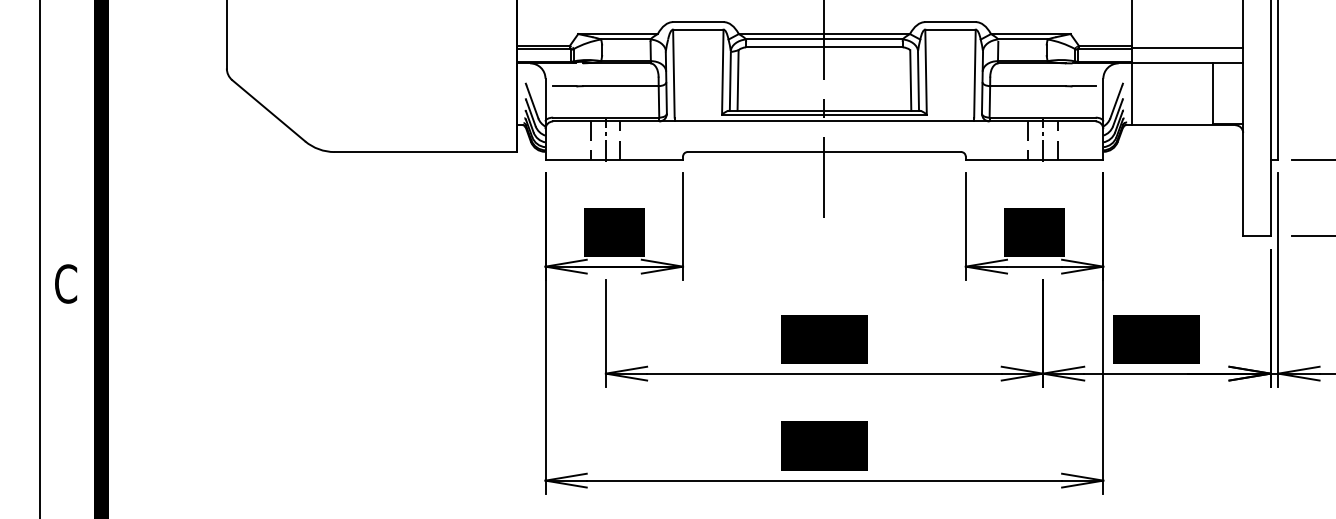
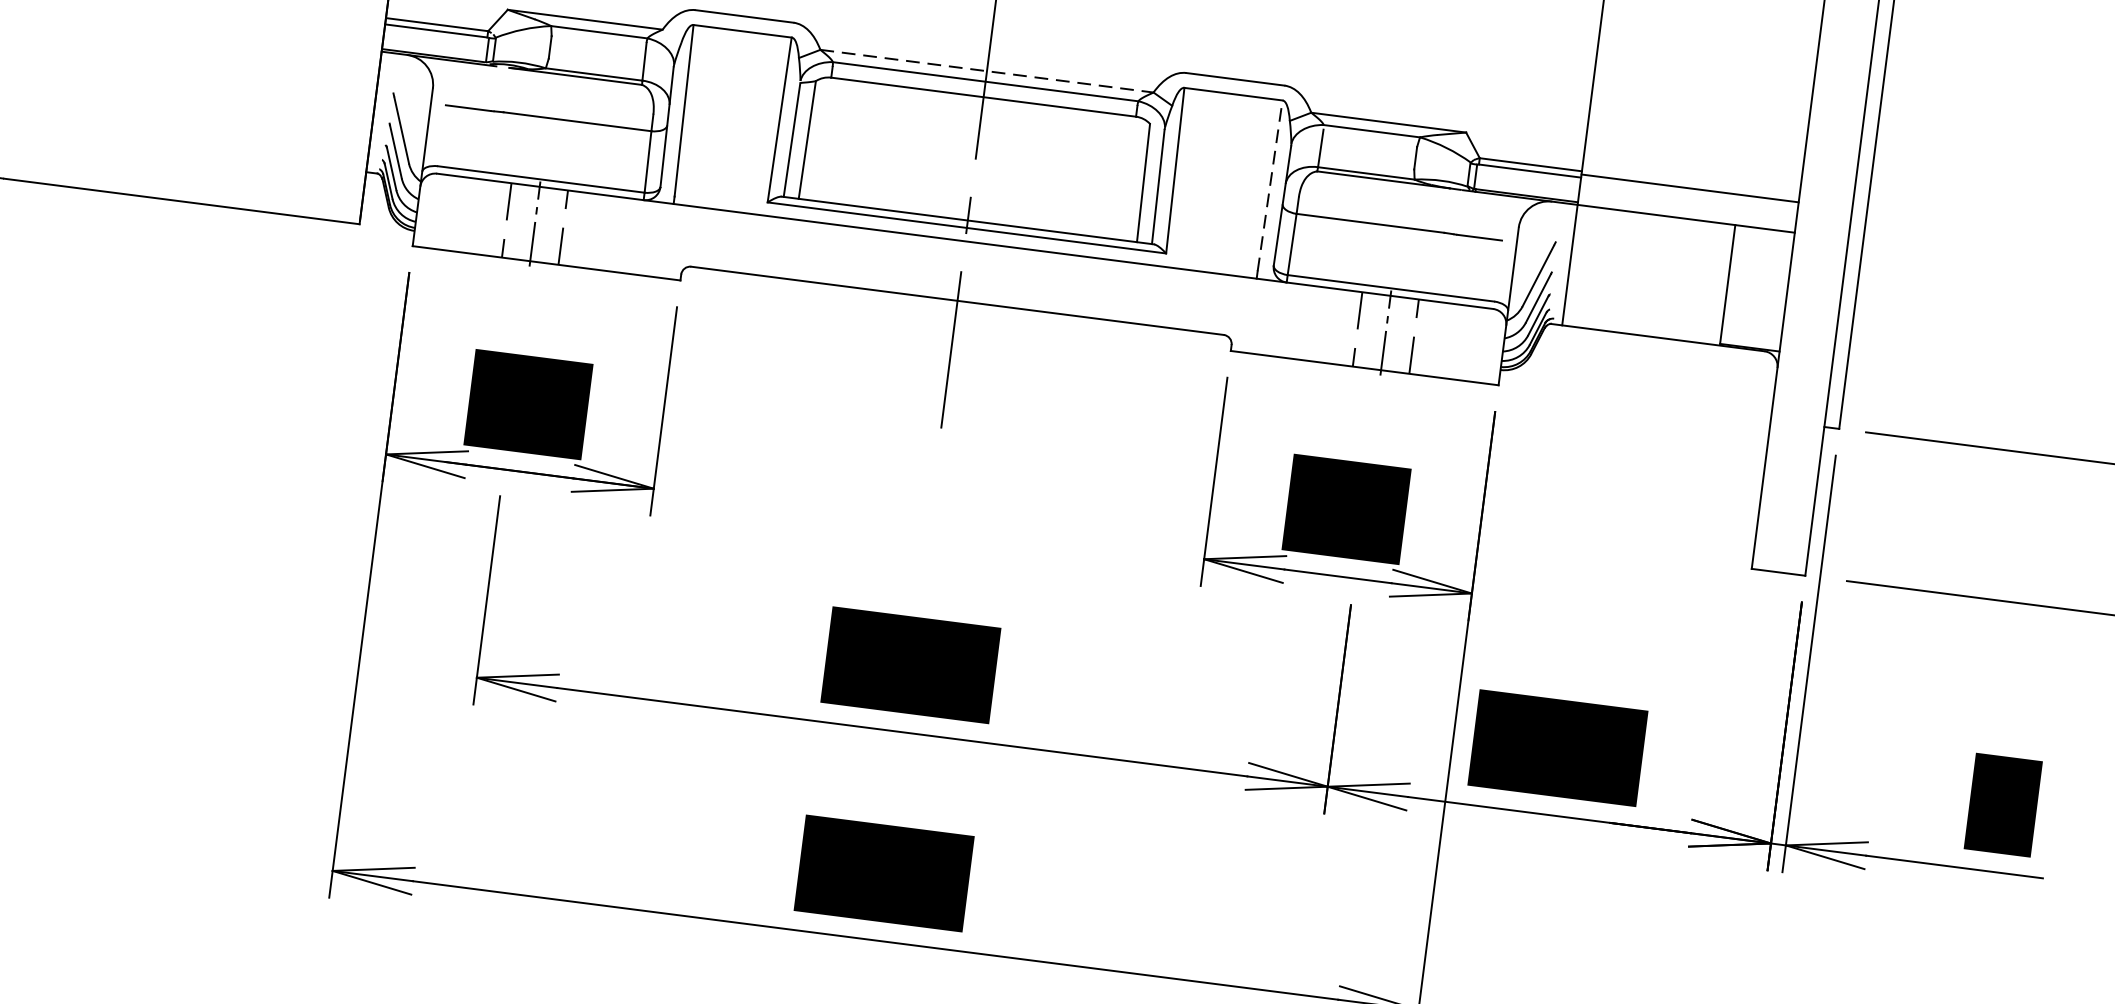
line: (824, 34) -> (987, 72), solid -> dashed
line: (974, 73) -> (1269, 185), solid -> dashed

